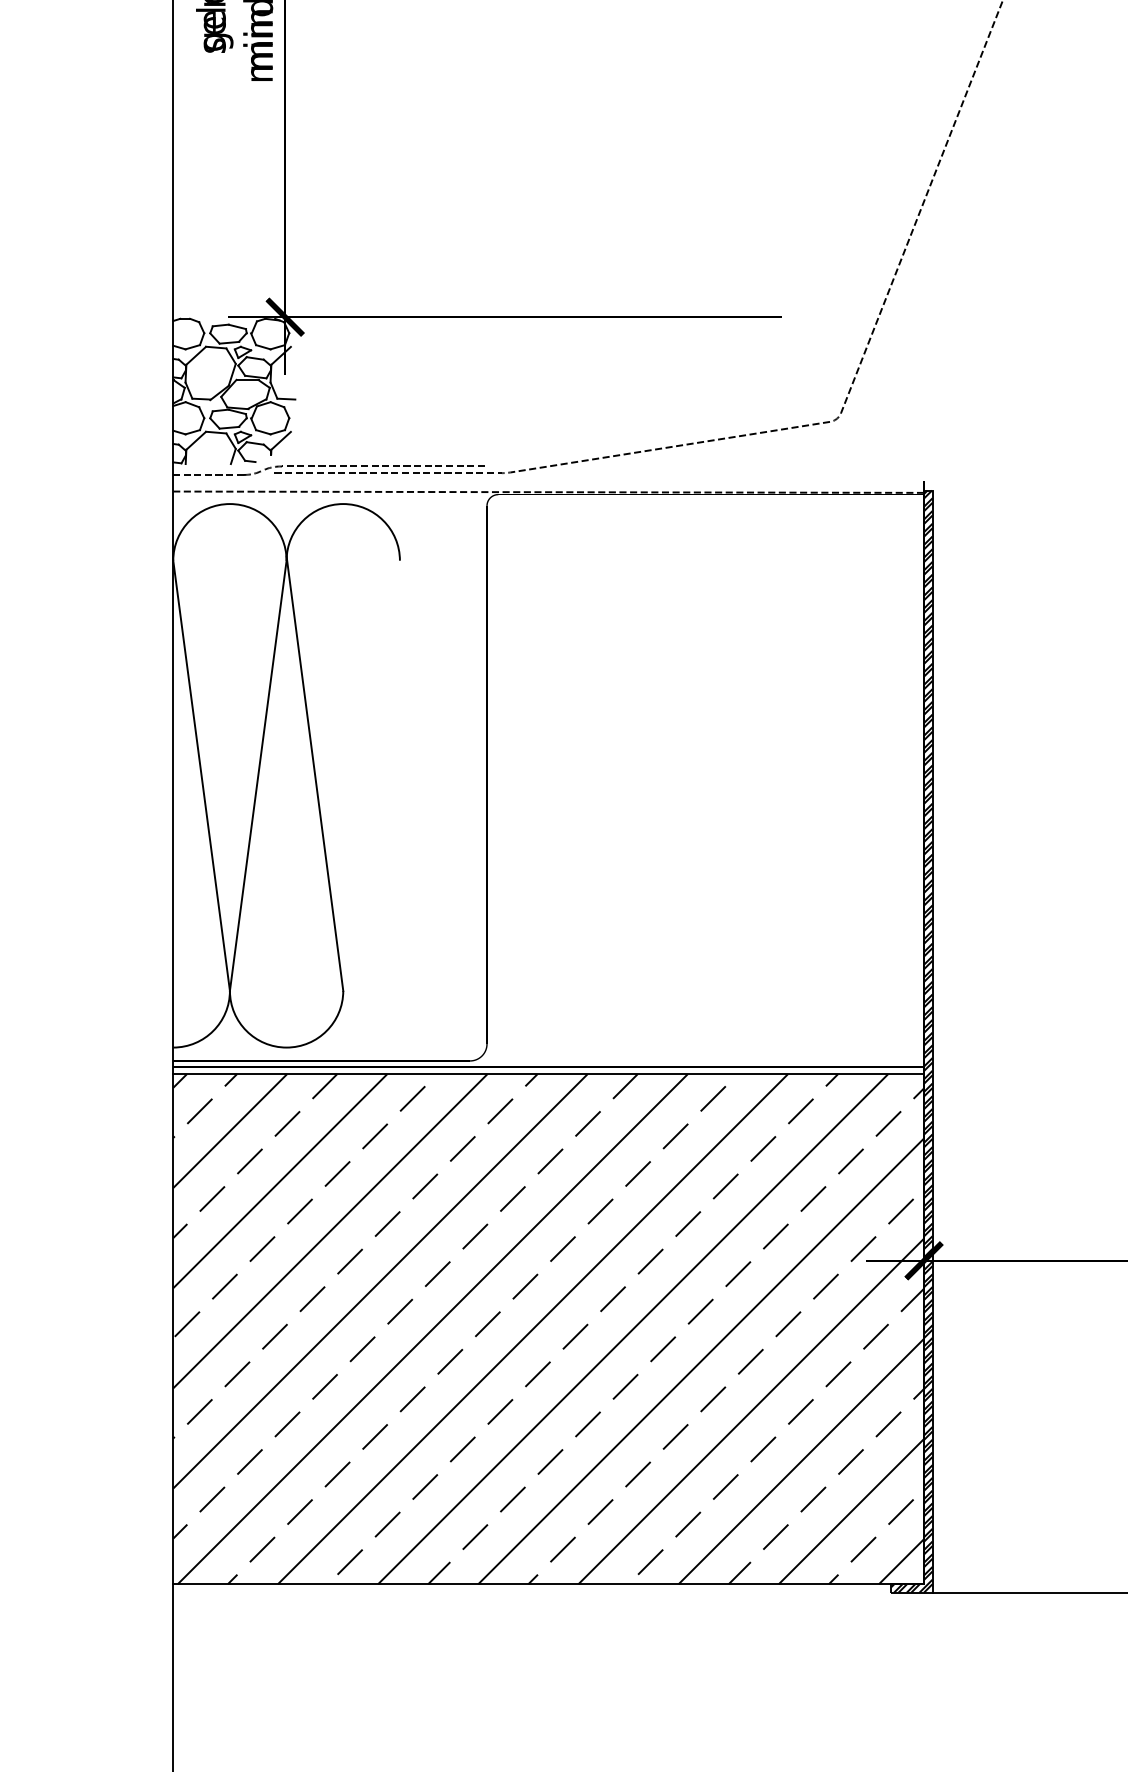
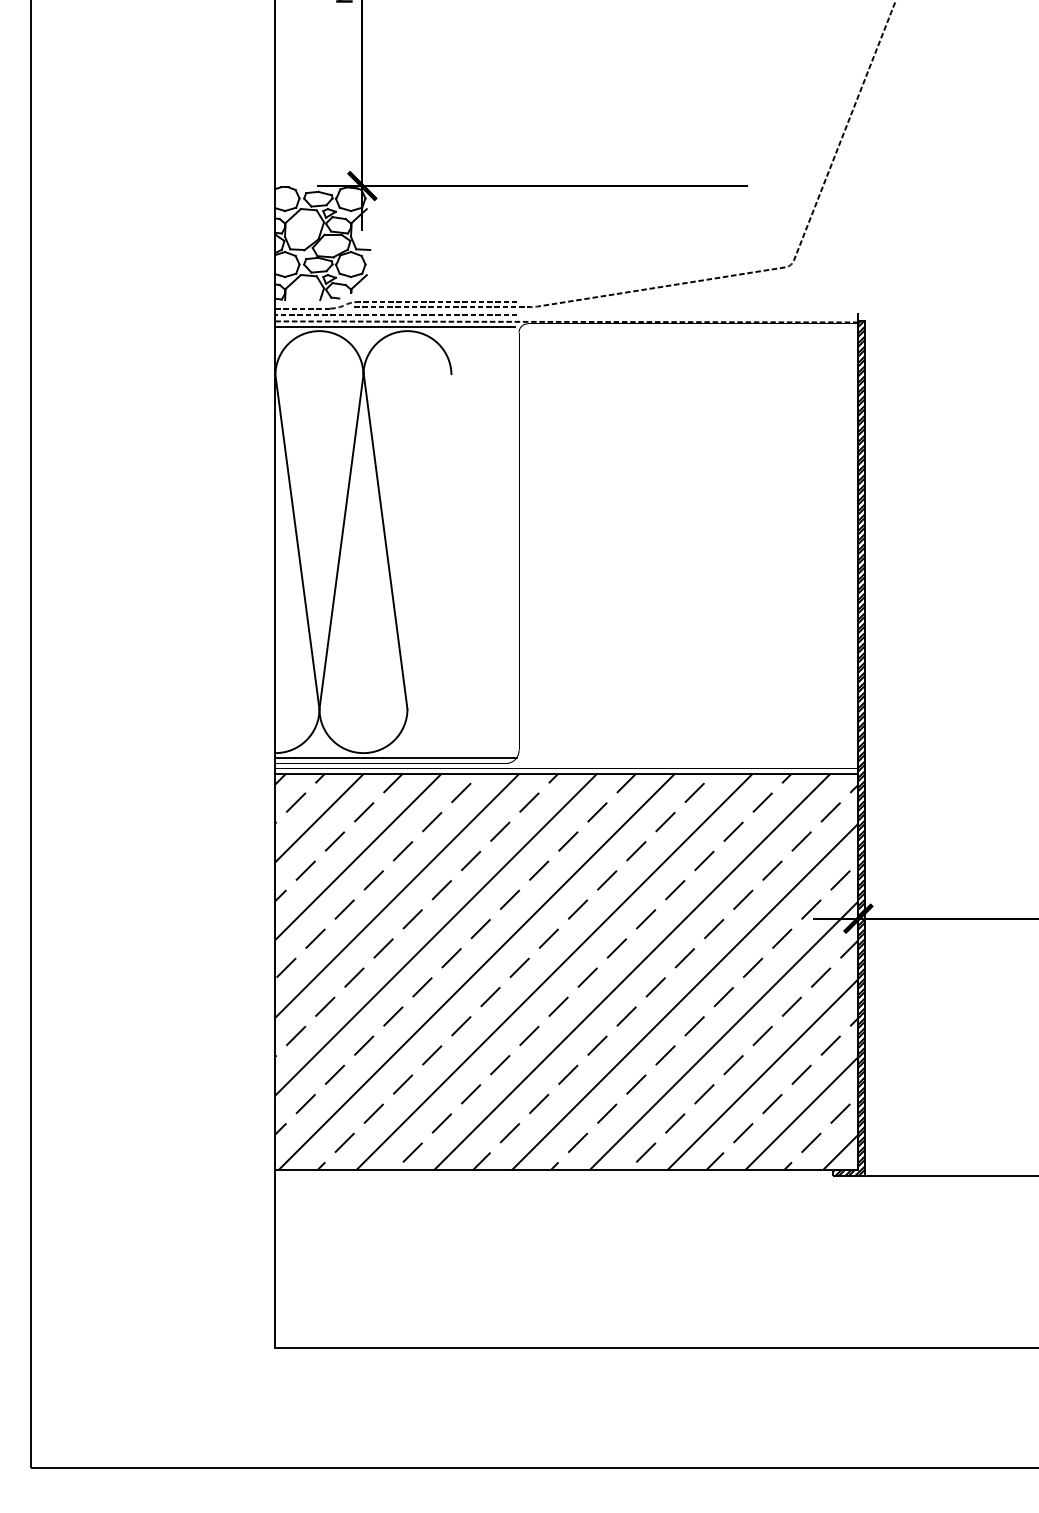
line: (329, 483) -> (396, 315), added
line: (326, 499) -> (394, 327), added
line: (329, 1053) -> (396, 757), added

